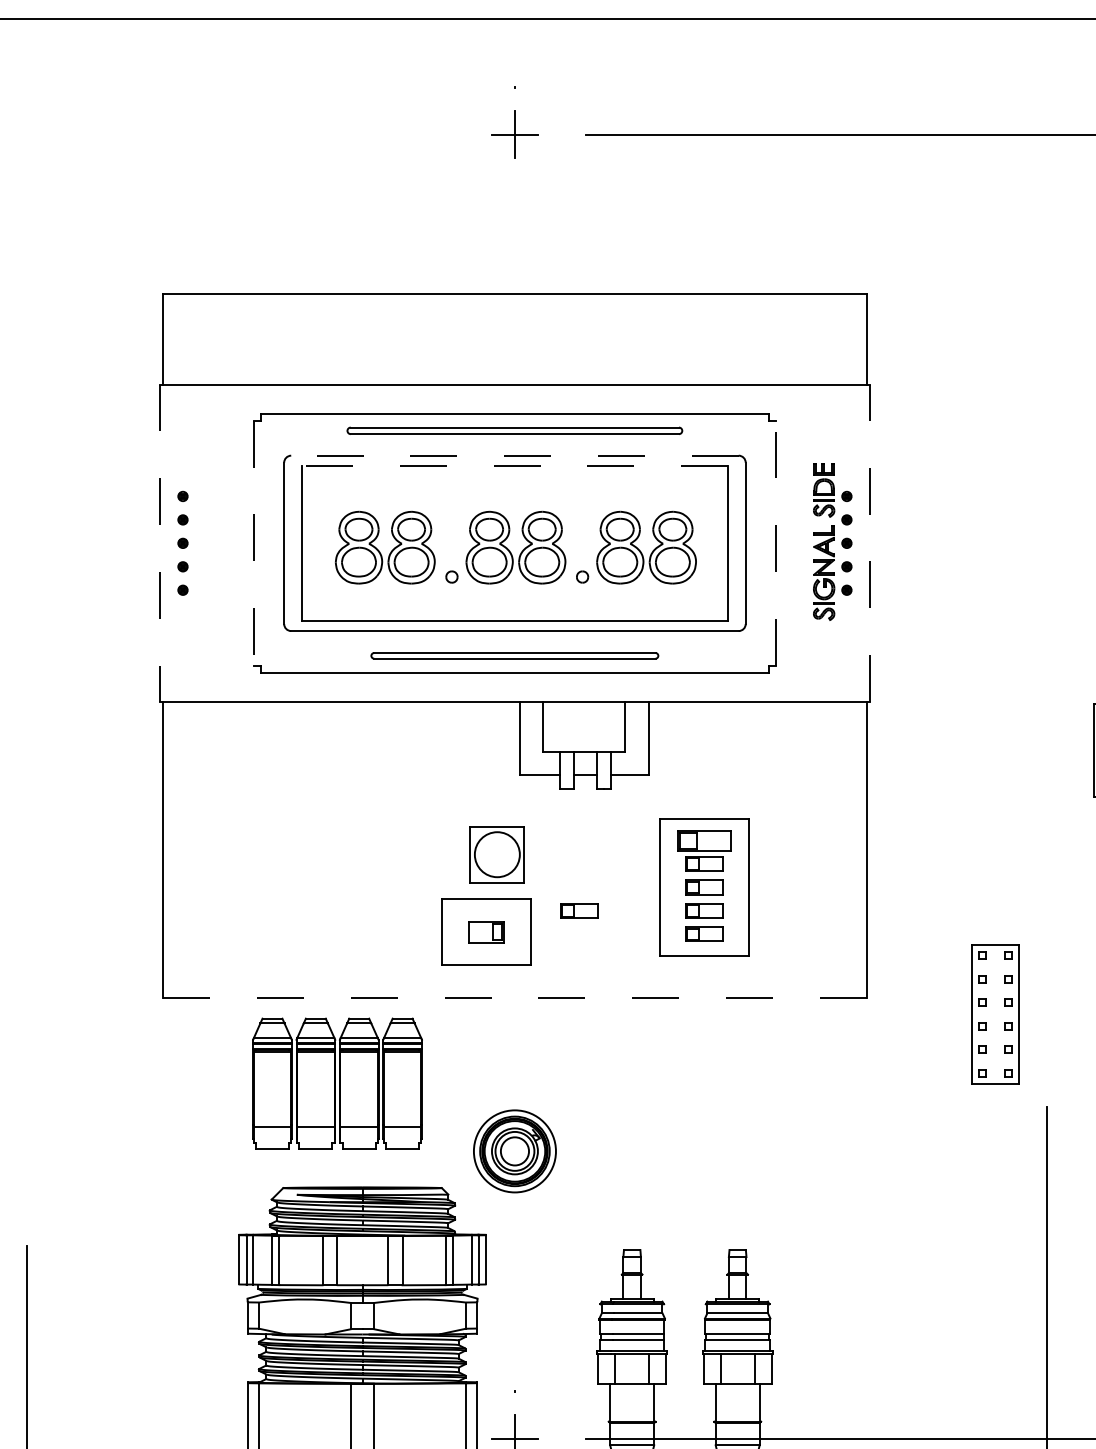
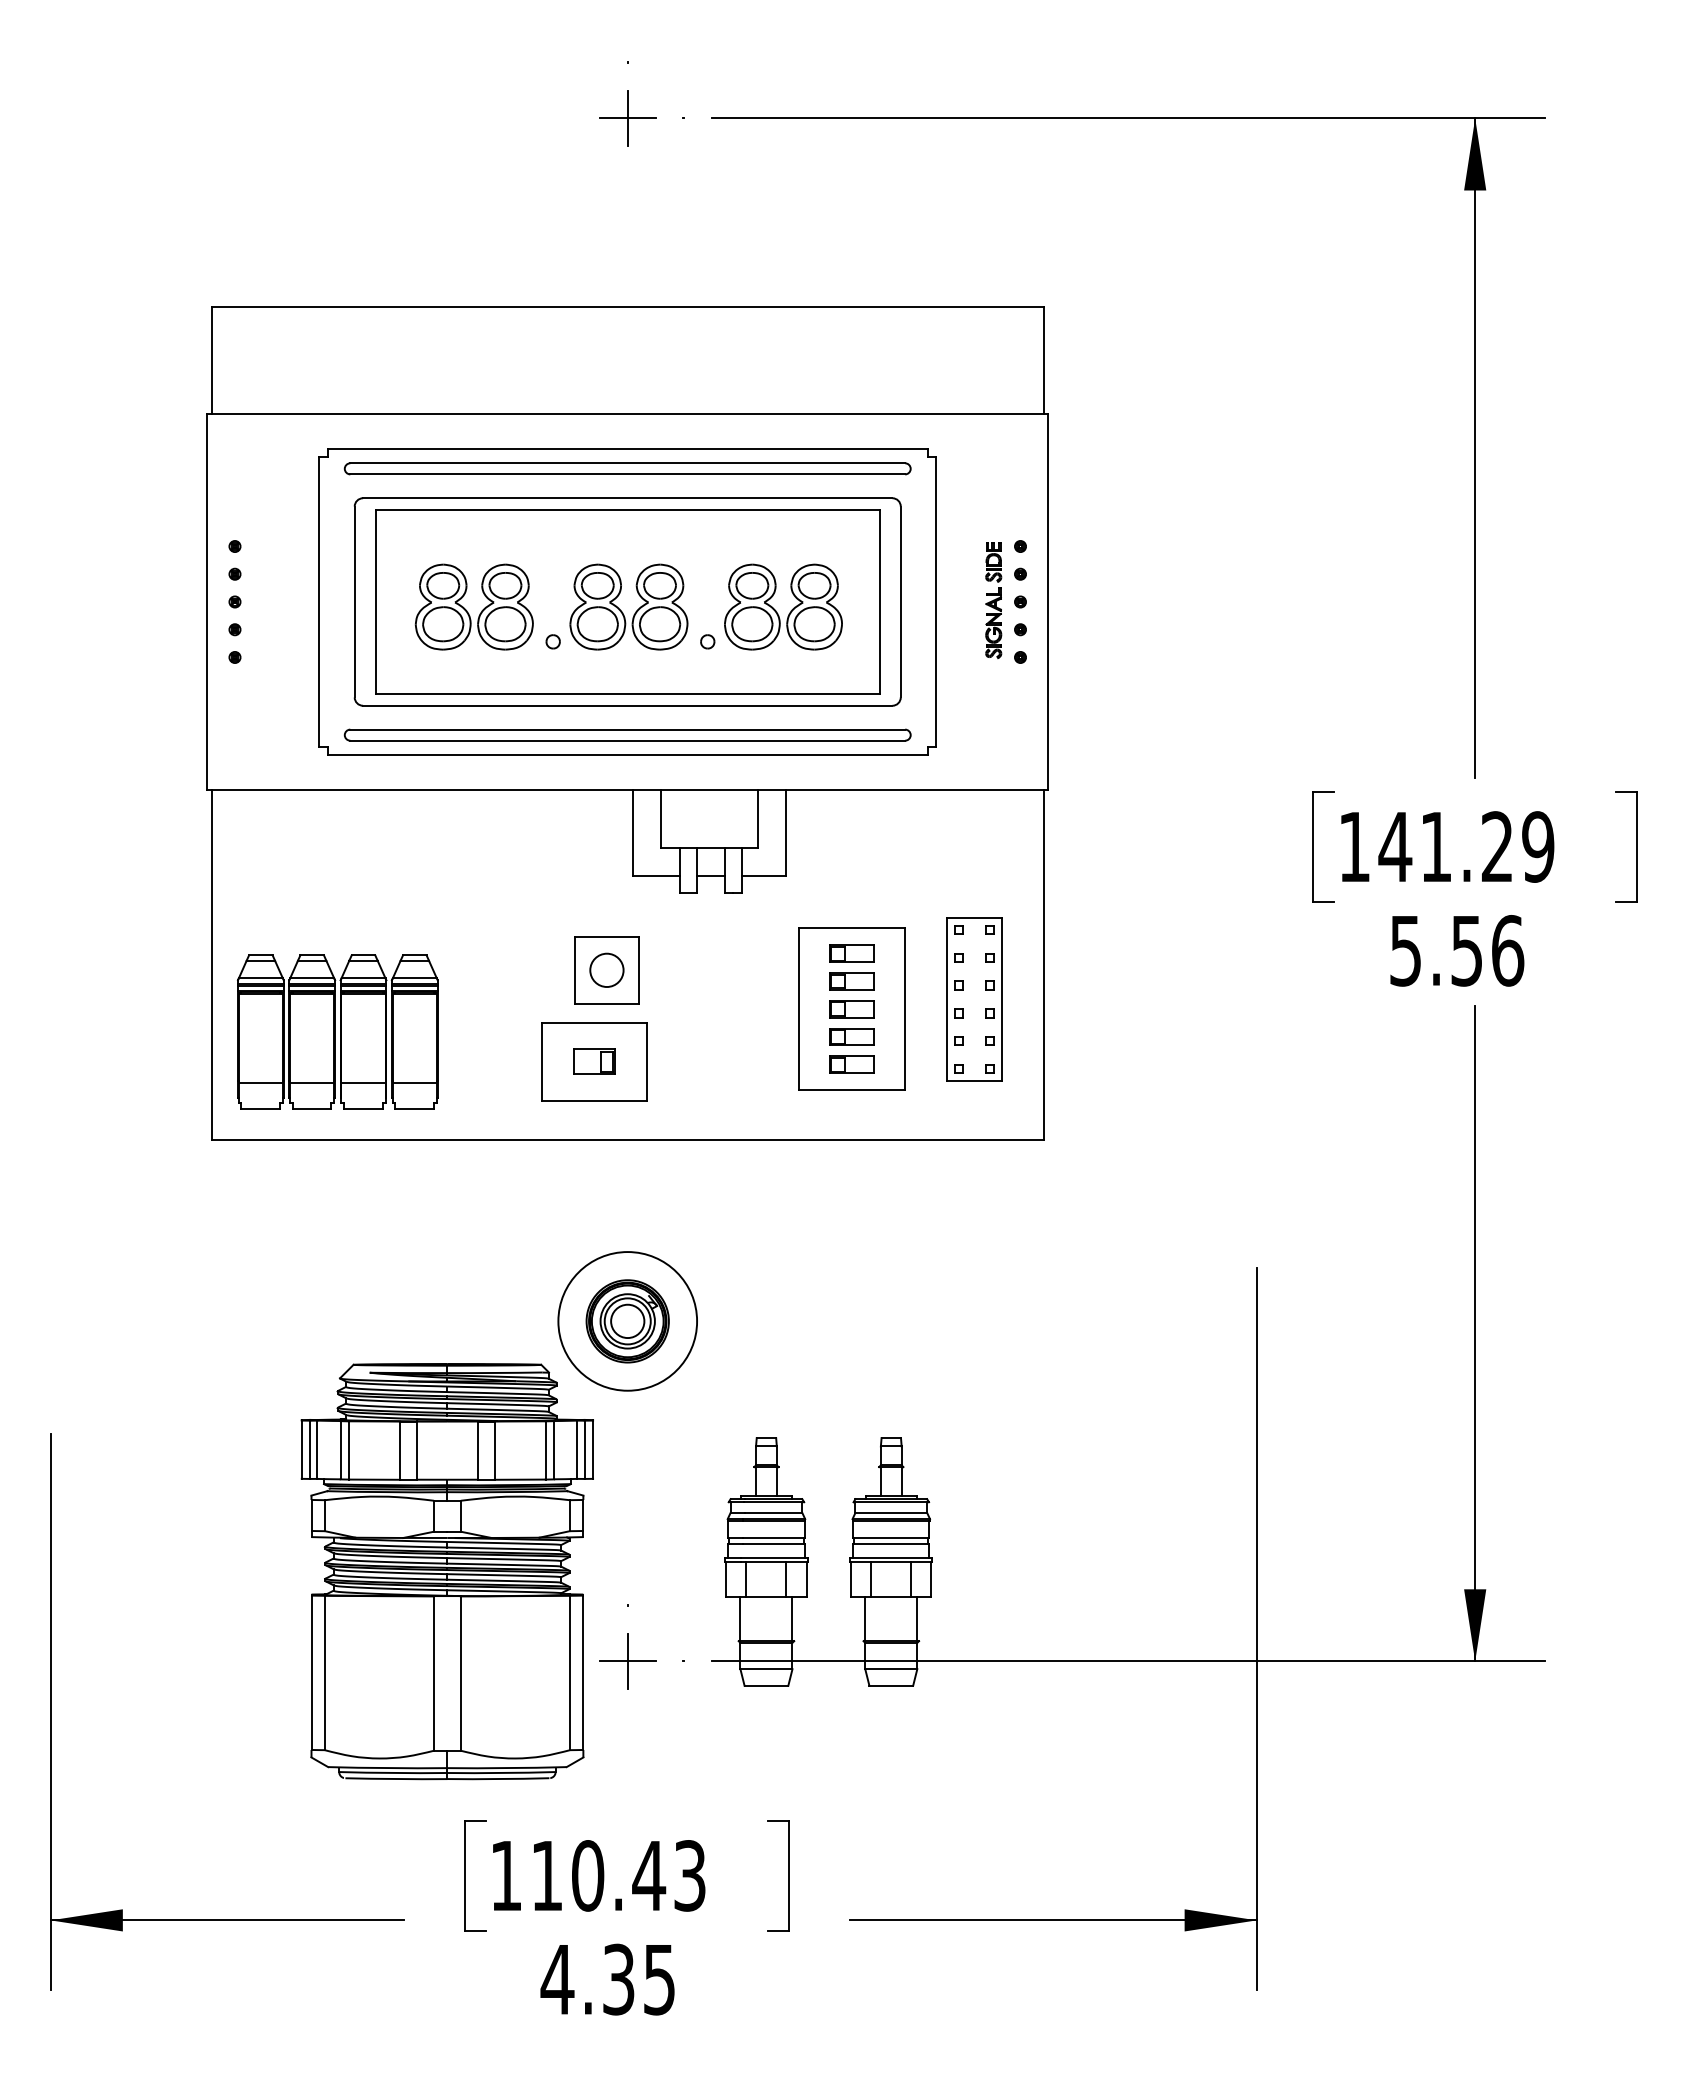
part: (514, 430) -> (627, 468), size x1.43
line: (514, 455) -> (627, 498), dashed -> solid
line: (514, 466) -> (627, 510), dashed -> solid
line: (775, 542) -> (936, 601), dashed -> solid
part: (824, 542) -> (993, 600), size x0.62
line: (159, 543) -> (207, 602), dashed -> solid
line: (254, 543) -> (319, 602), dashed -> solid
line: (870, 543) -> (1048, 602), dashed -> solid
part: (514, 655) -> (627, 734), size x1.67
part: (704, 840) -> (851, 953), size x0.71
circle: (496, 854) -> (606, 970), size x0.62
part: (578, 910) -> (703, 1036), removed
line: (515, 997) -> (628, 1139), dashed -> solid
part: (995, 1014) -> (974, 999), moved
part: (337, 1083) -> (337, 1031), moved
circle: (514, 1151) -> (627, 1321), size x1.43

